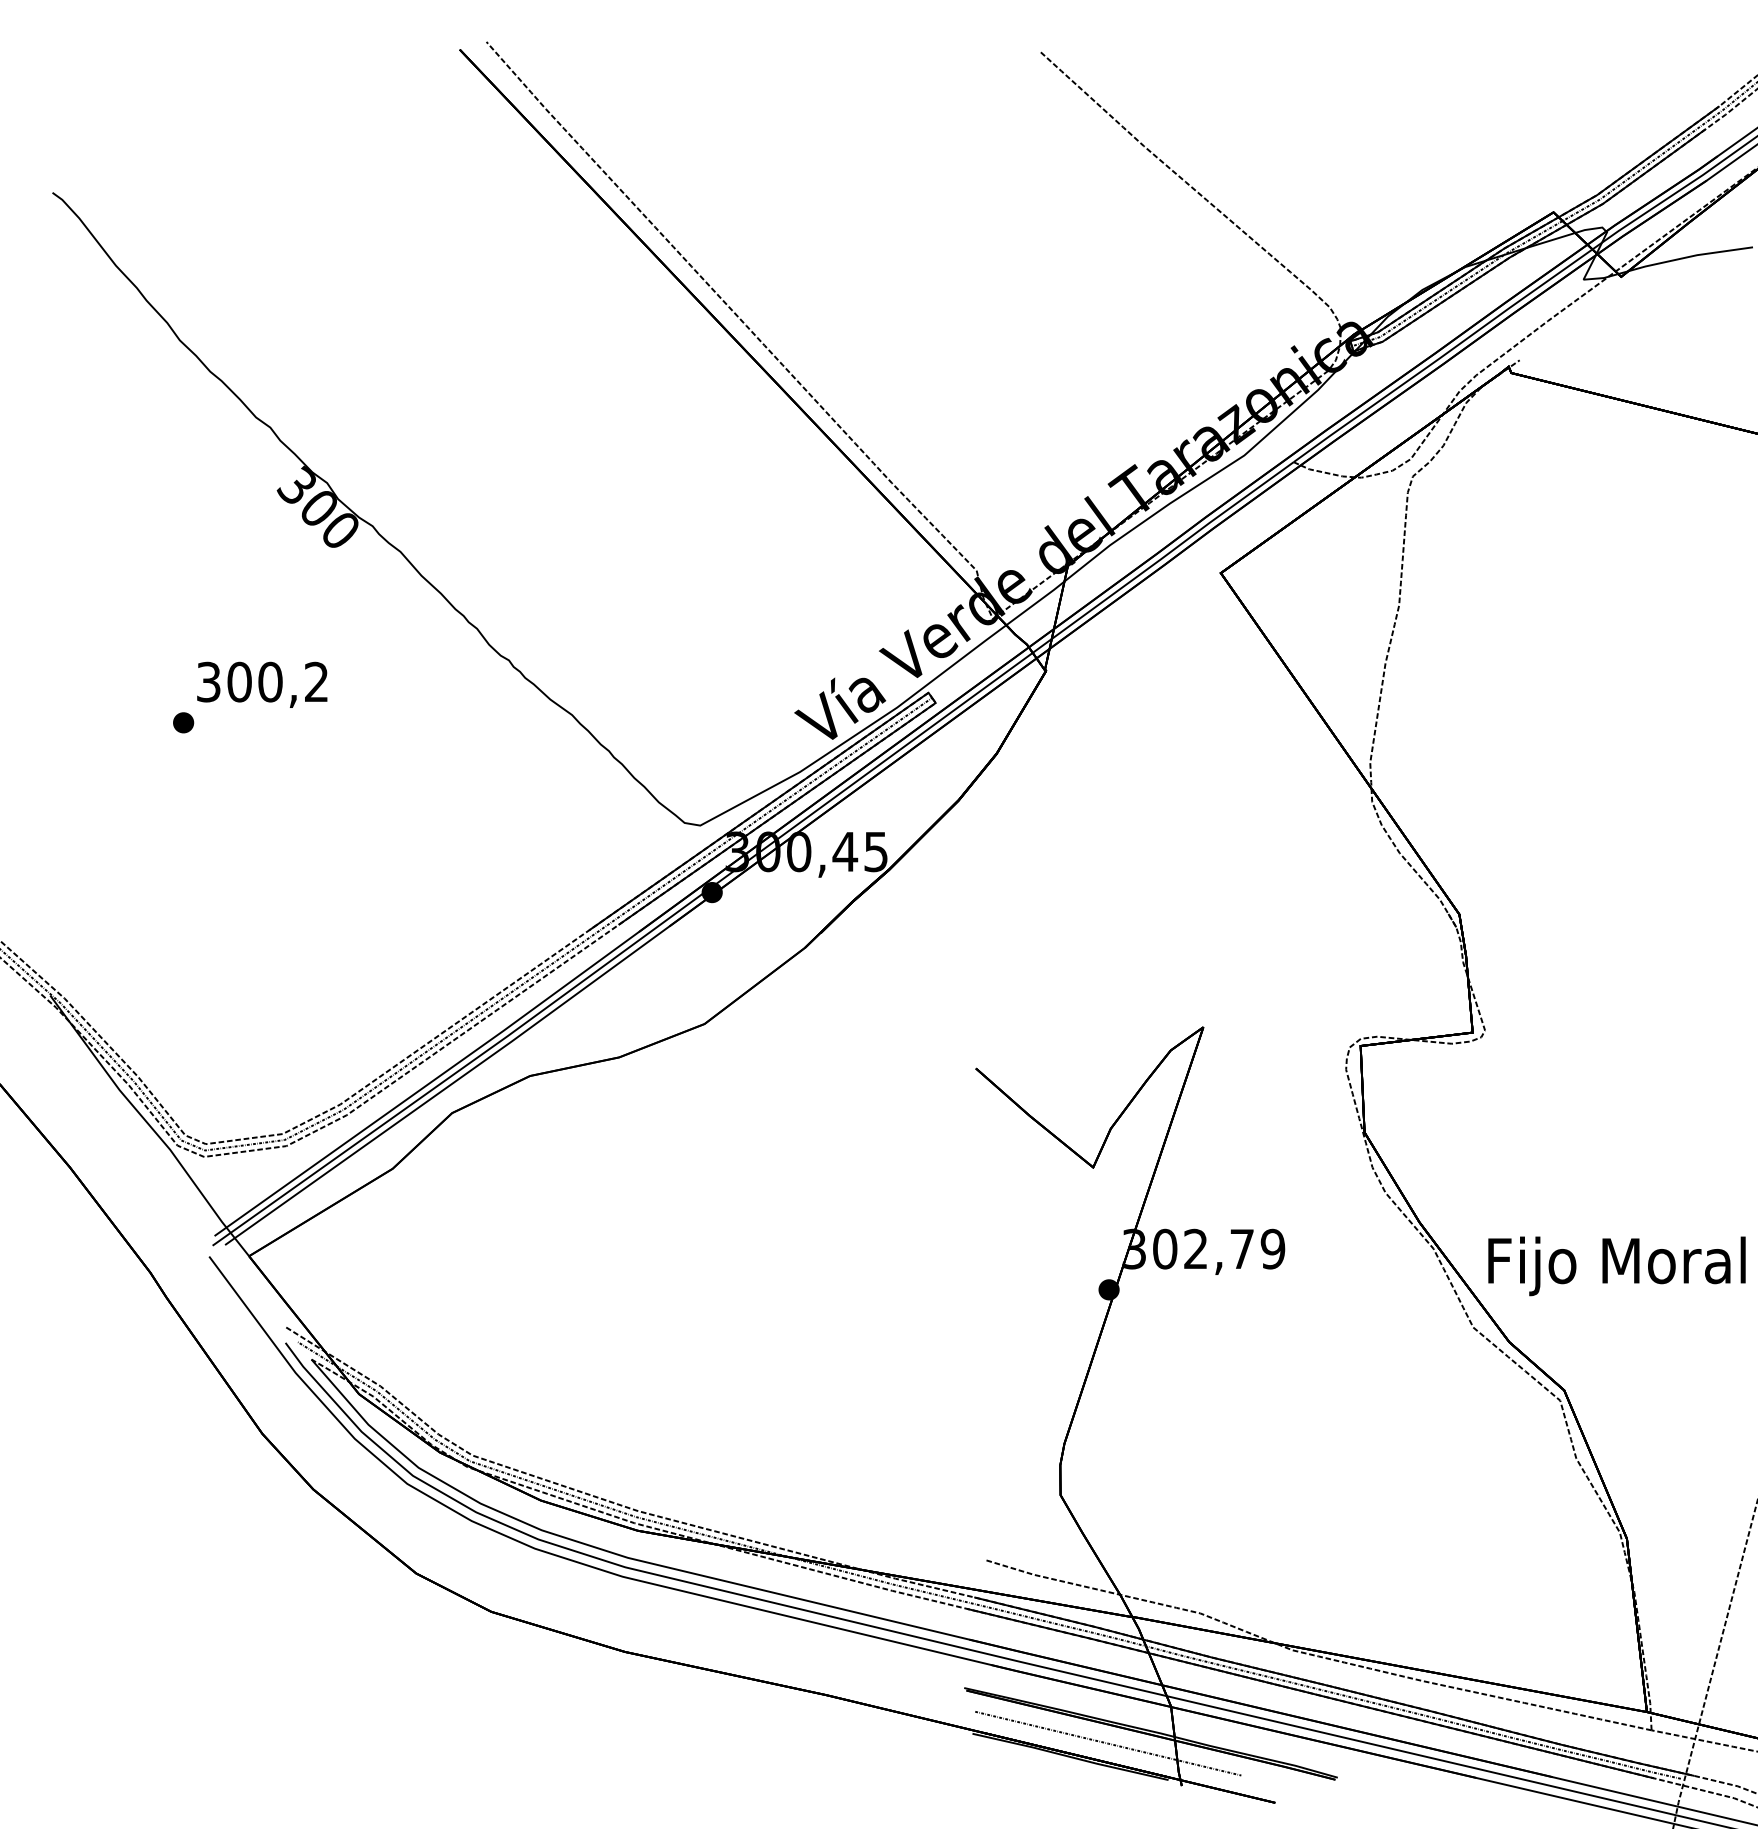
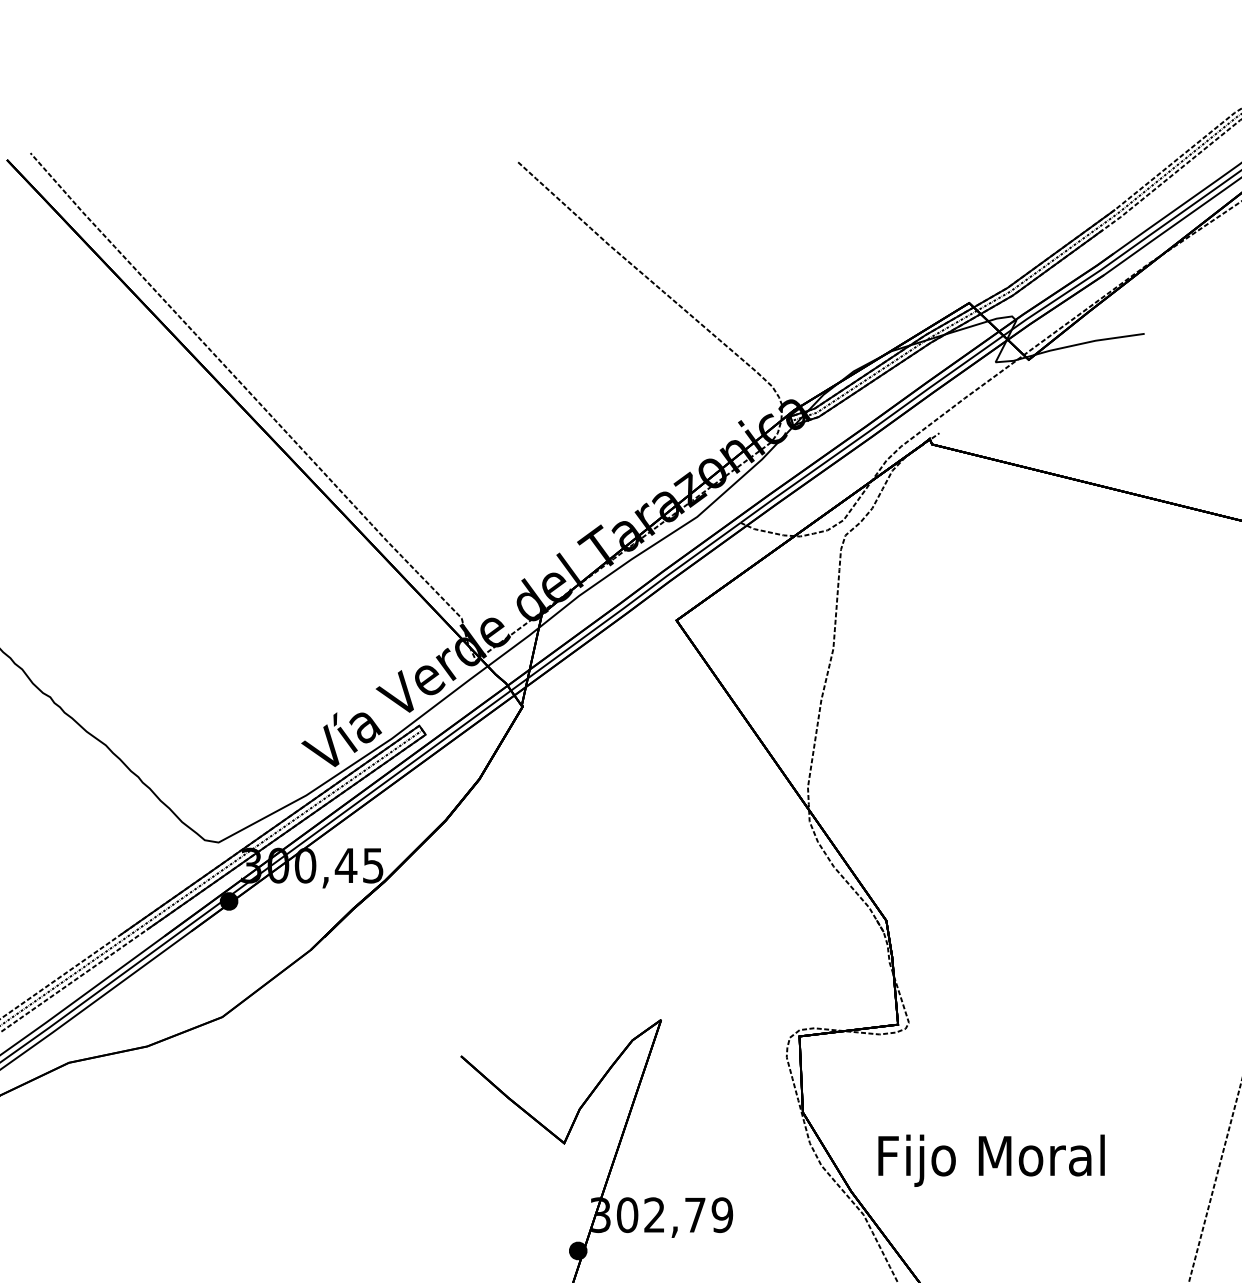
text: (1616, 1266) -> (991, 1160), moved

